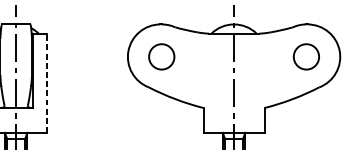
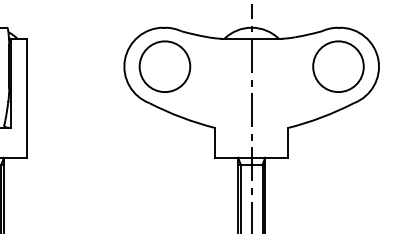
part: (161, 56) -> (164, 66), size x1.67
part: (306, 56) -> (338, 66), size x1.67
line: (46, 83) -> (26, 98), dashed -> solid

